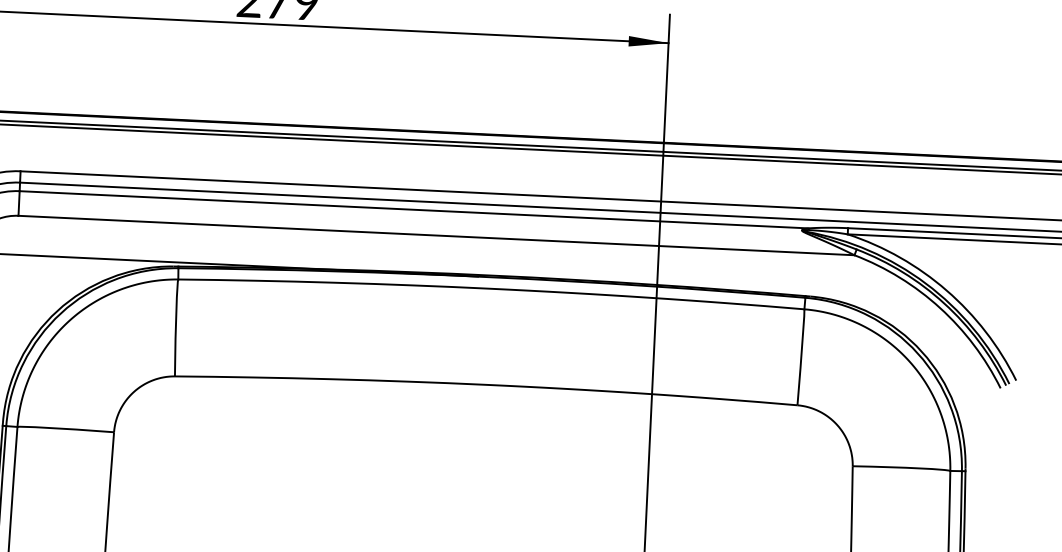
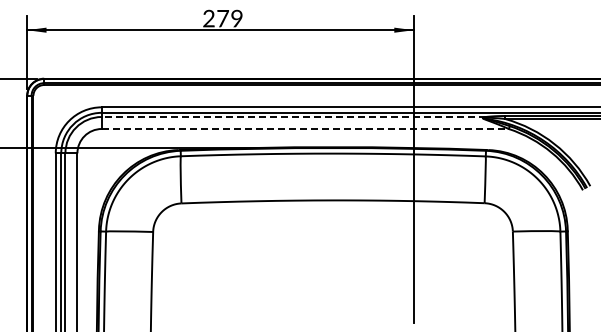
line: (413, 210) -> (293, 117), solid -> dashed
line: (436, 236) -> (305, 129), solid -> dashed

